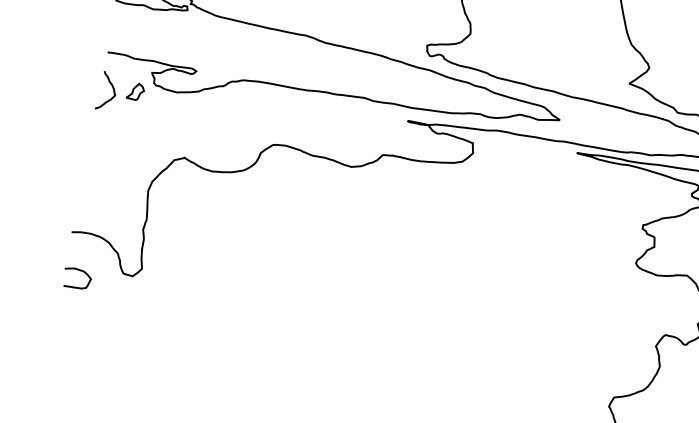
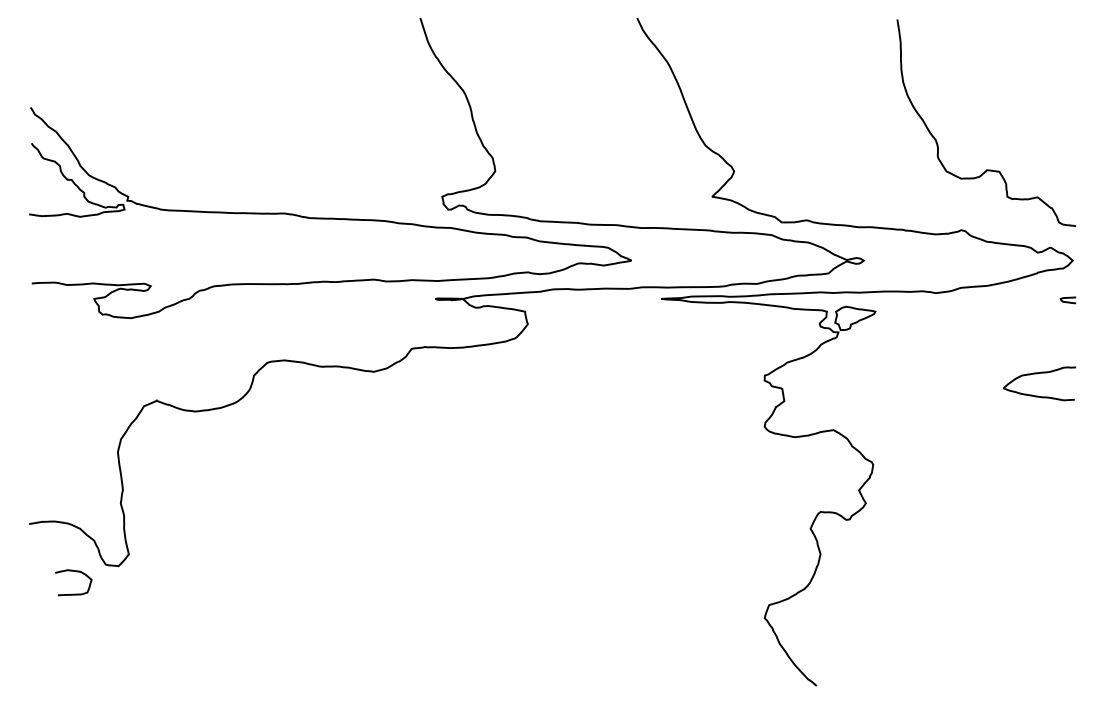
curve: (112, 89) -> (47, 329), removed
part: (135, 91) -> (77, 326), removed
curve: (80, 271) -> (76, 572), moved

